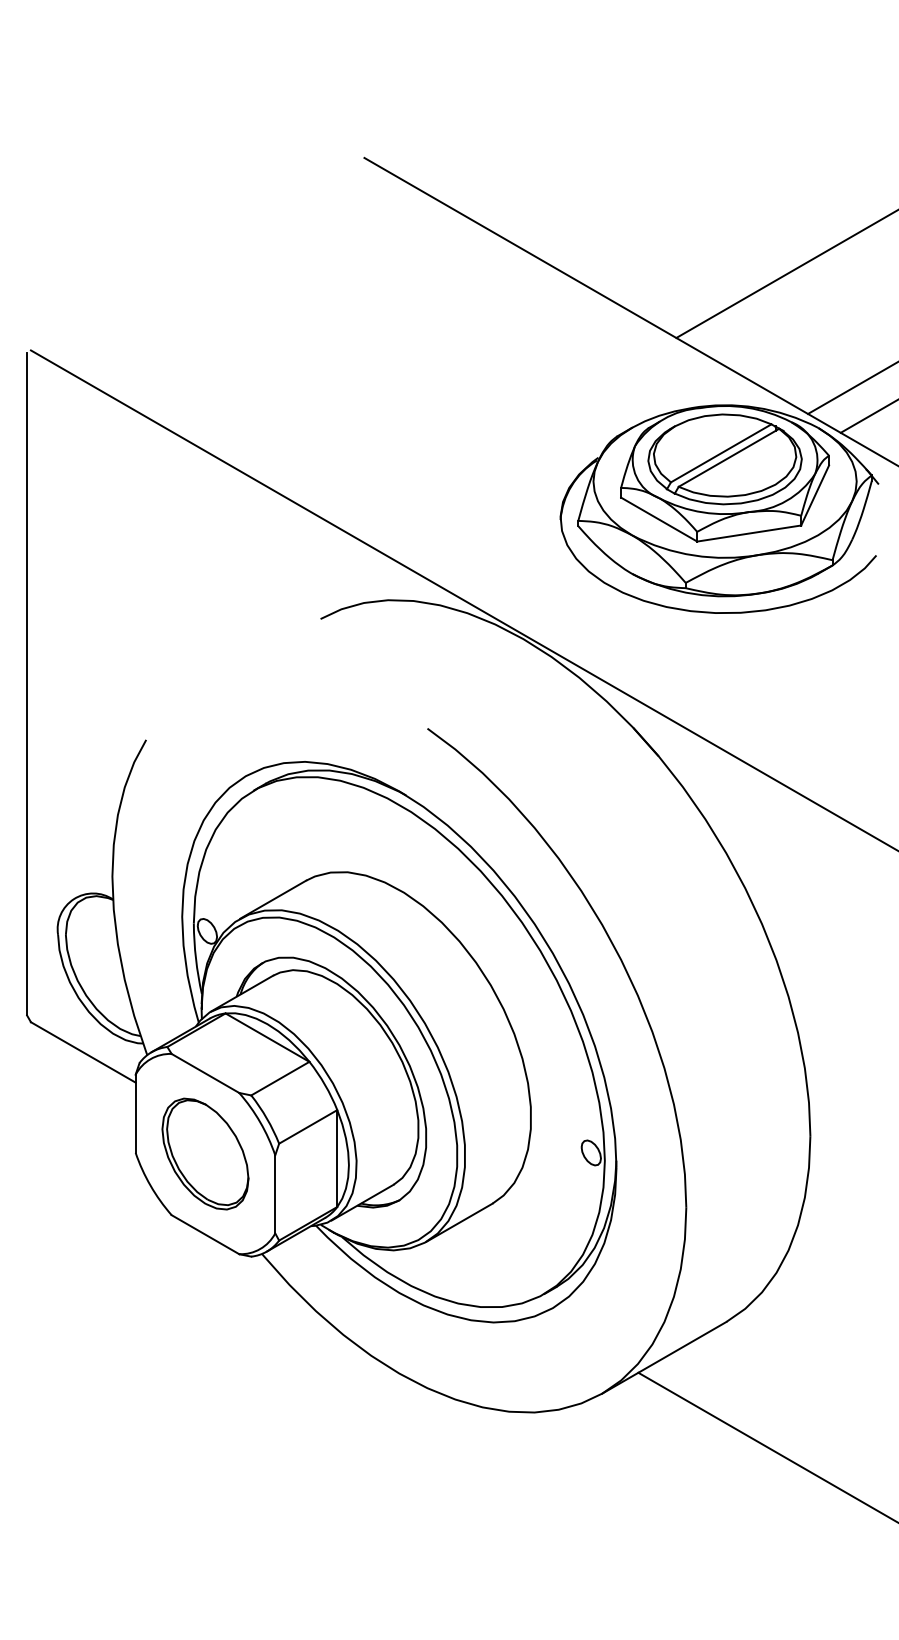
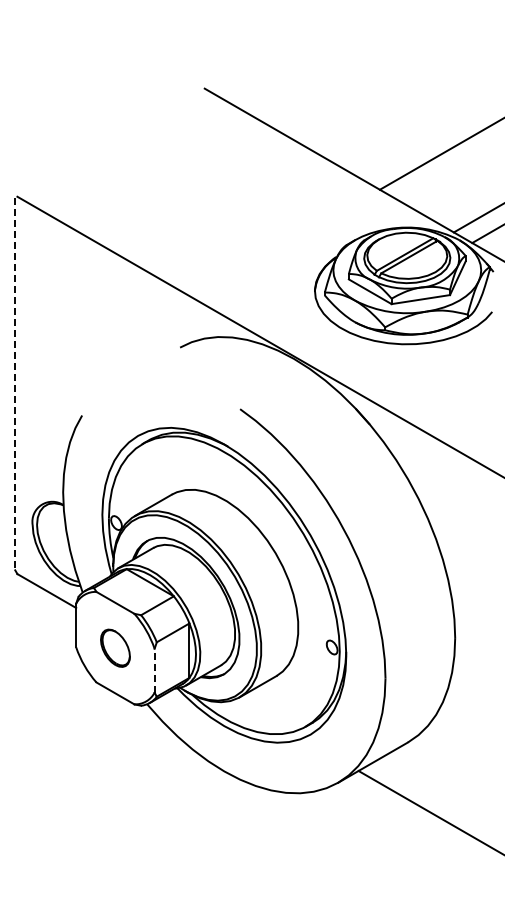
line: (27, 684) -> (15, 384), solid -> dashed
part: (205, 1154) -> (115, 648), size x0.6
line: (275, 1193) -> (154, 670), solid -> dashed

